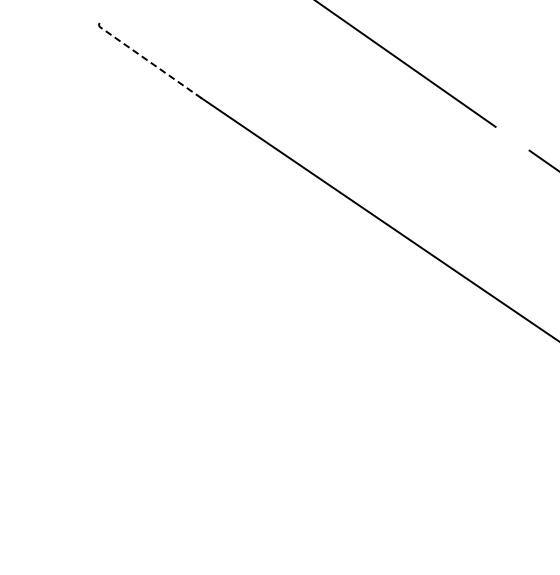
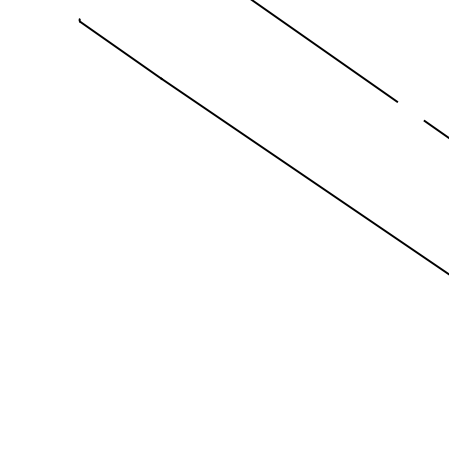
line: (150, 62) -> (120, 50), dashed -> solid

